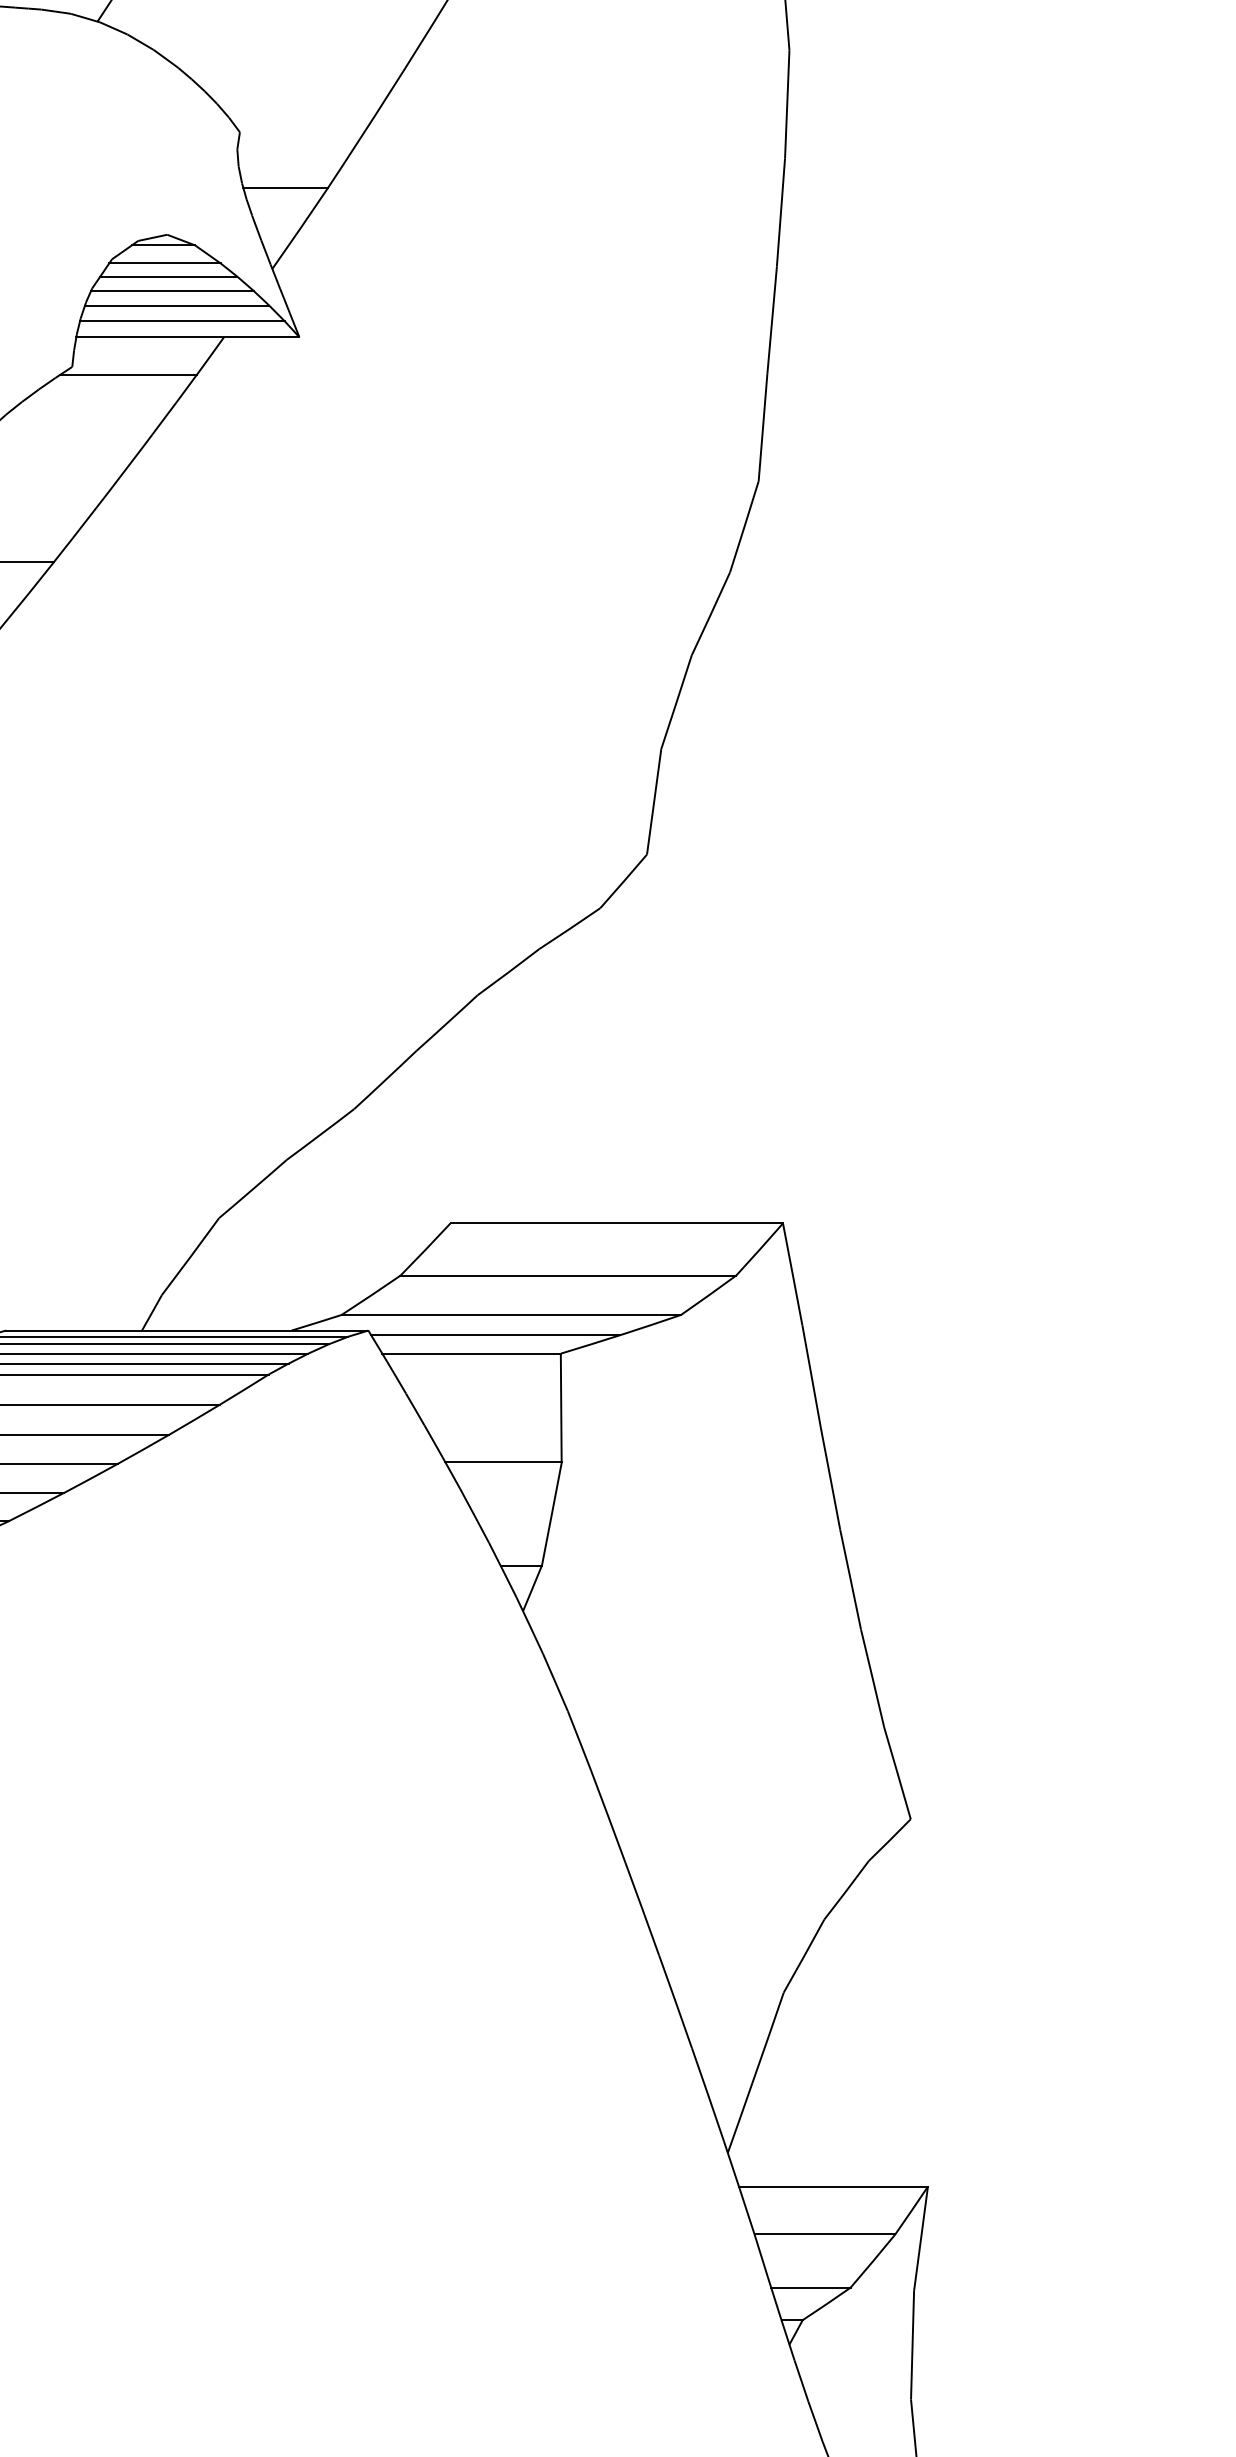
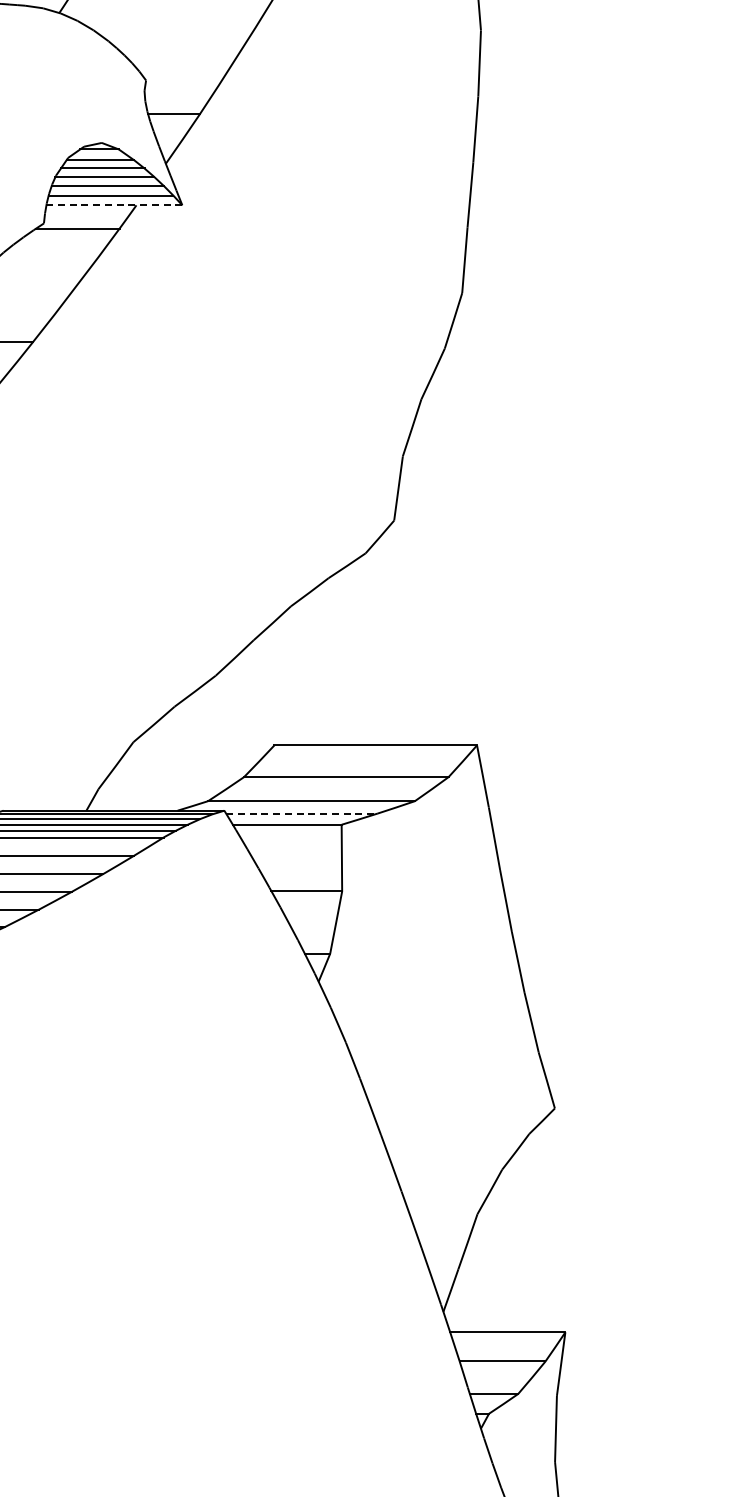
line: (188, 337) -> (114, 205), solid -> dashed
line: (494, 1335) -> (301, 813), solid -> dashed

